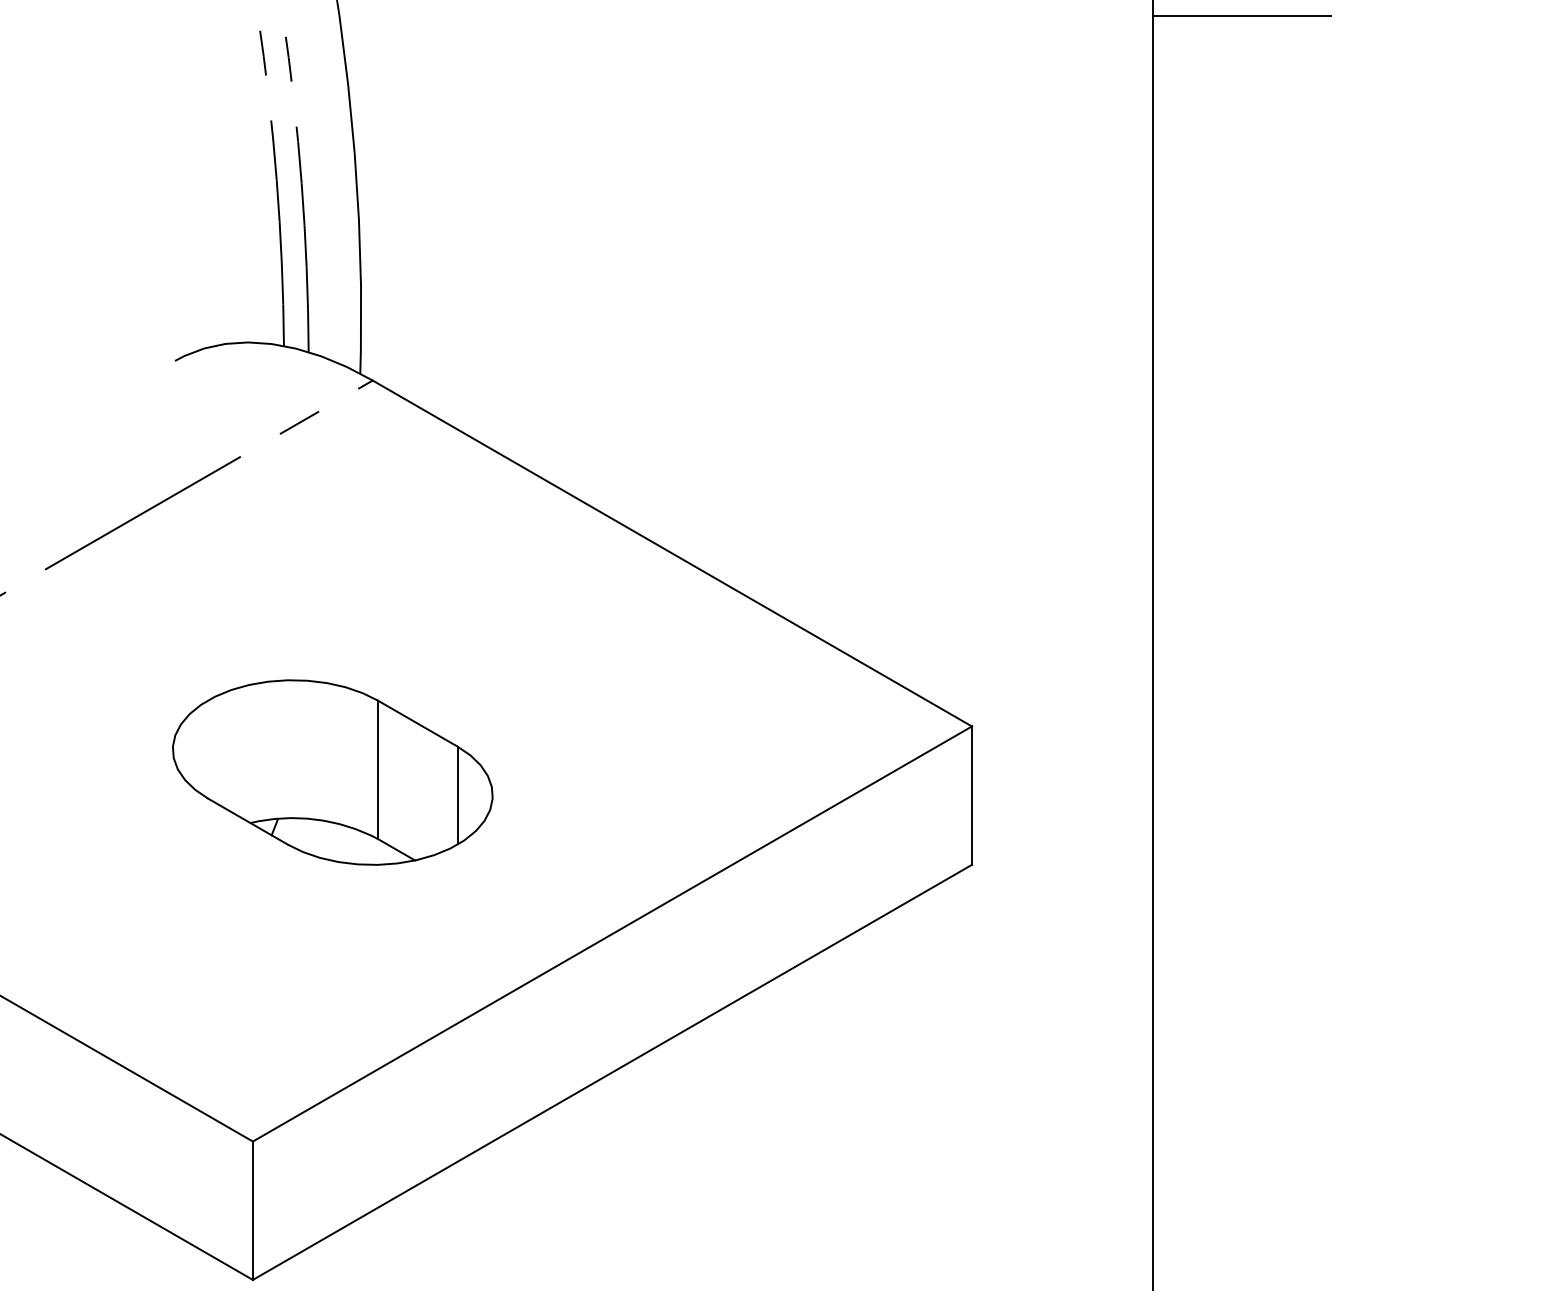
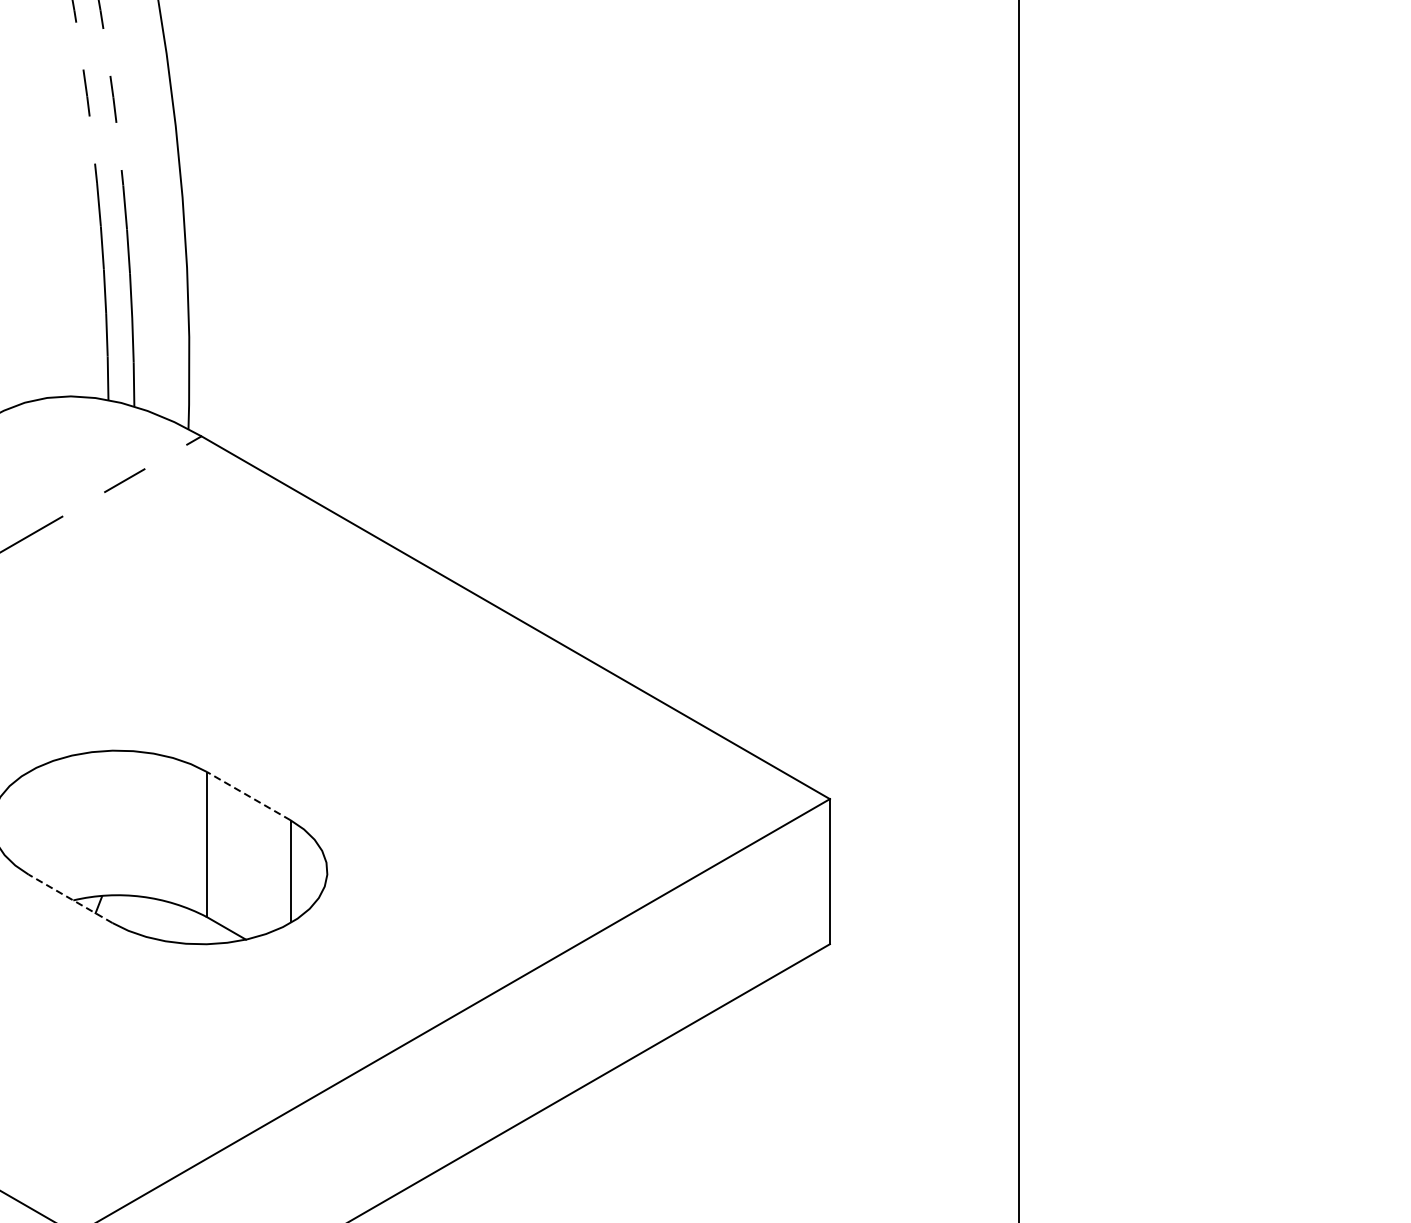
line: (1241, 16) -> (1112, 54), removed
line: (417, 723) -> (248, 795), solid -> dashed
line: (247, 821) -> (70, 898), solid -> dashed

